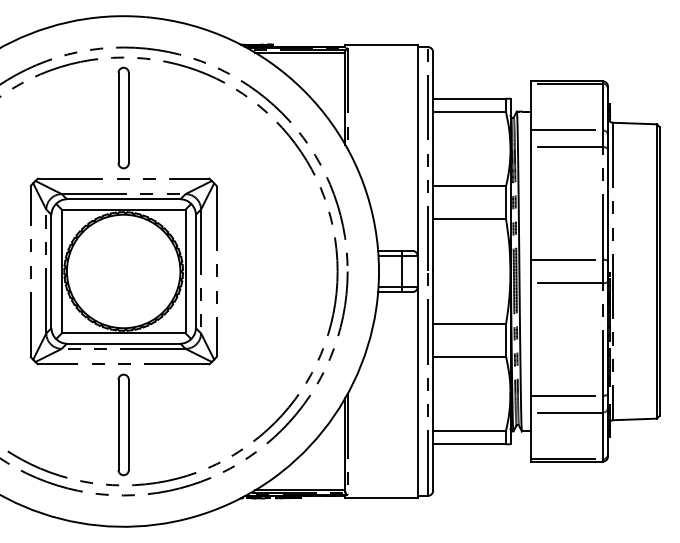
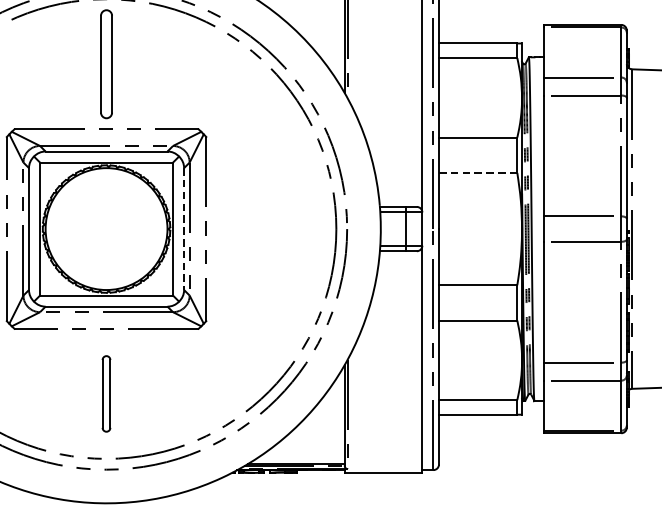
line: (470, 219) -> (479, 173), solid -> dashed
line: (195, 271) -> (183, 229), solid -> dashed
part: (123, 424) -> (106, 393), size x0.7

